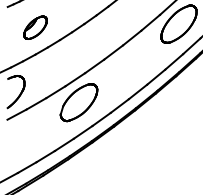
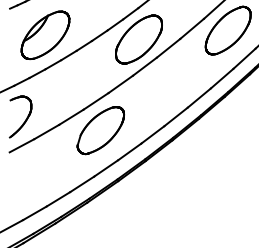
part: (35, 27) -> (45, 34), size x1.67
part: (108, 31) -> (138, 39), added

